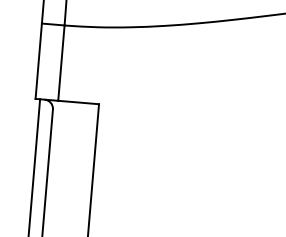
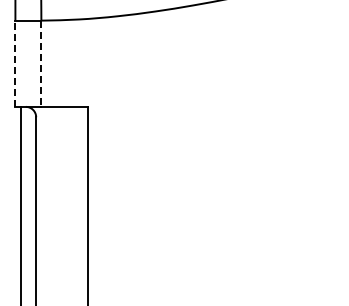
line: (38, 61) -> (15, 63), solid -> dashed
line: (61, 63) -> (41, 64), solid -> dashed

